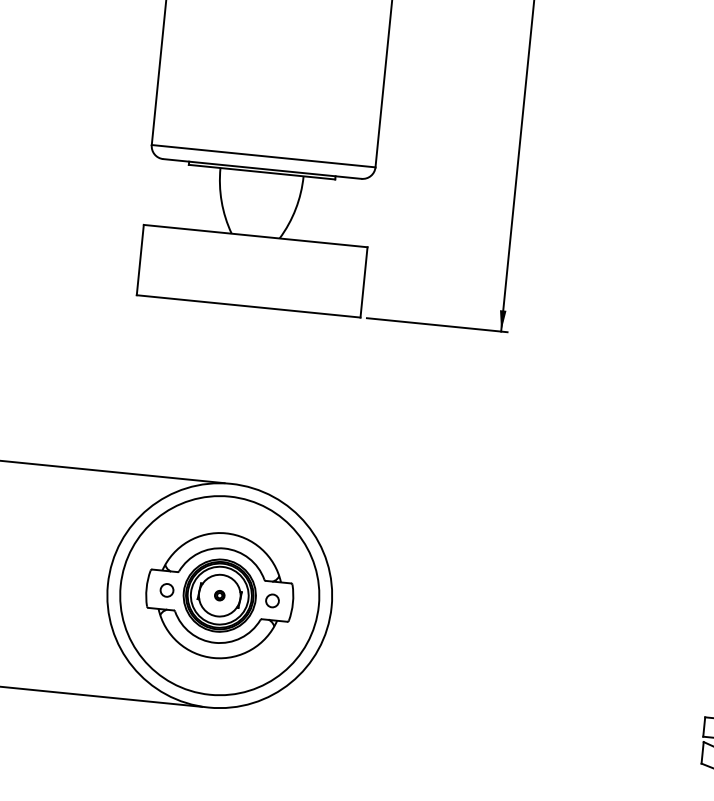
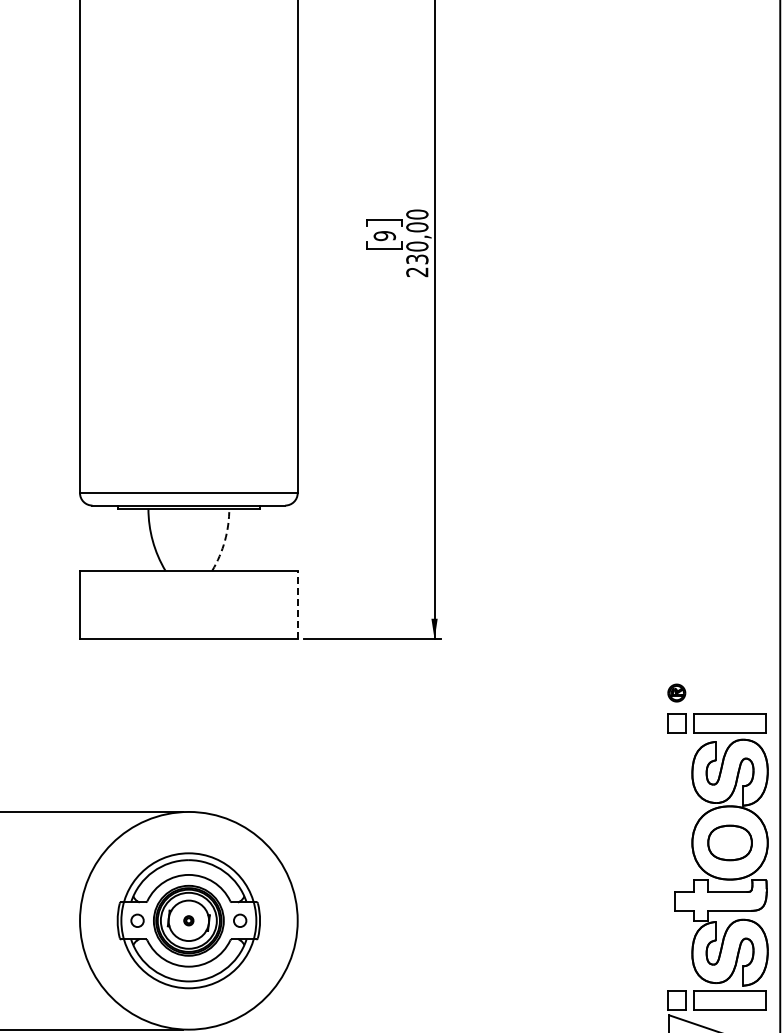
arc: (295, 208) -> (224, 540), solid -> dashed
line: (363, 281) -> (297, 604), solid -> dashed
circle: (219, 595) -> (188, 920), size x0.7

